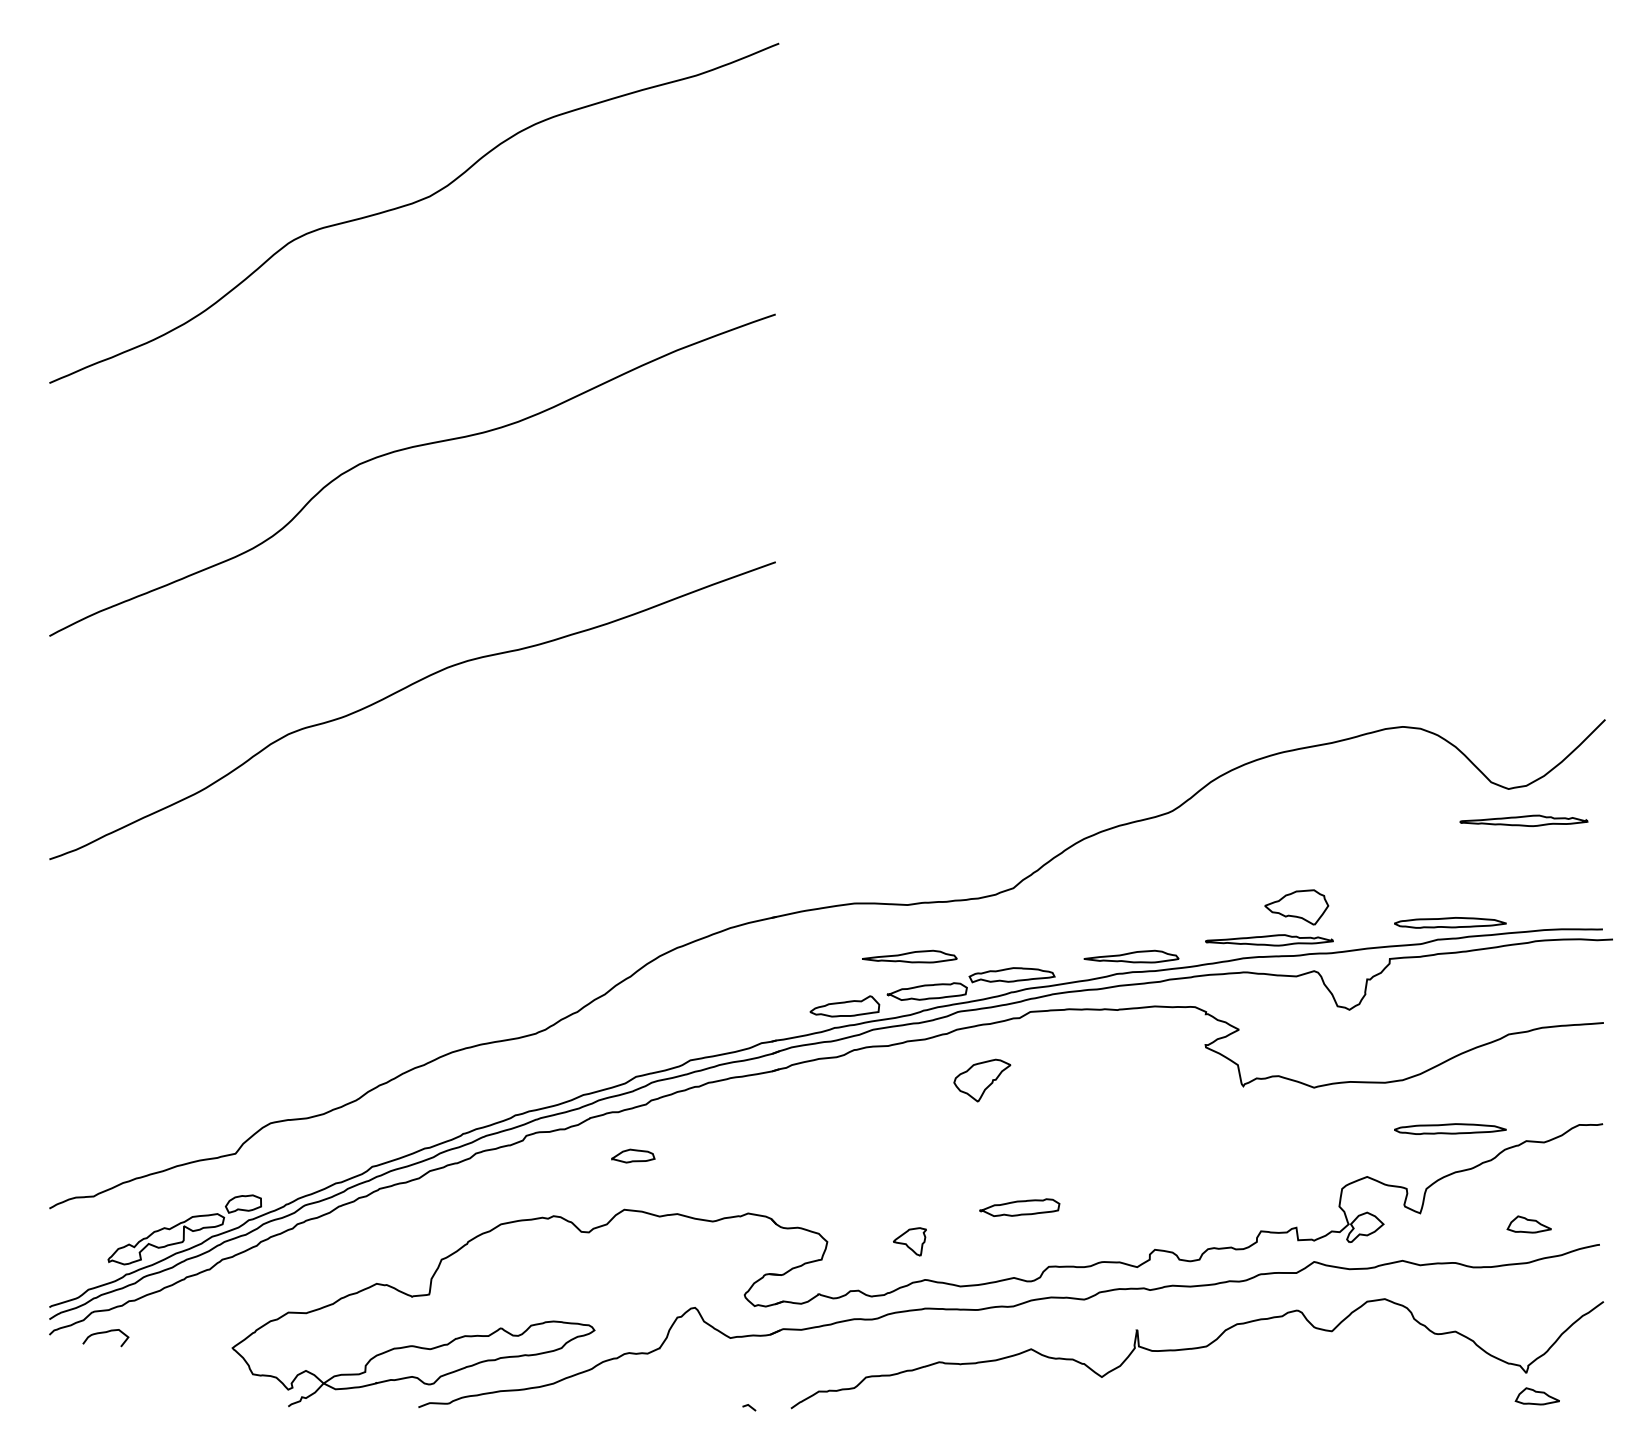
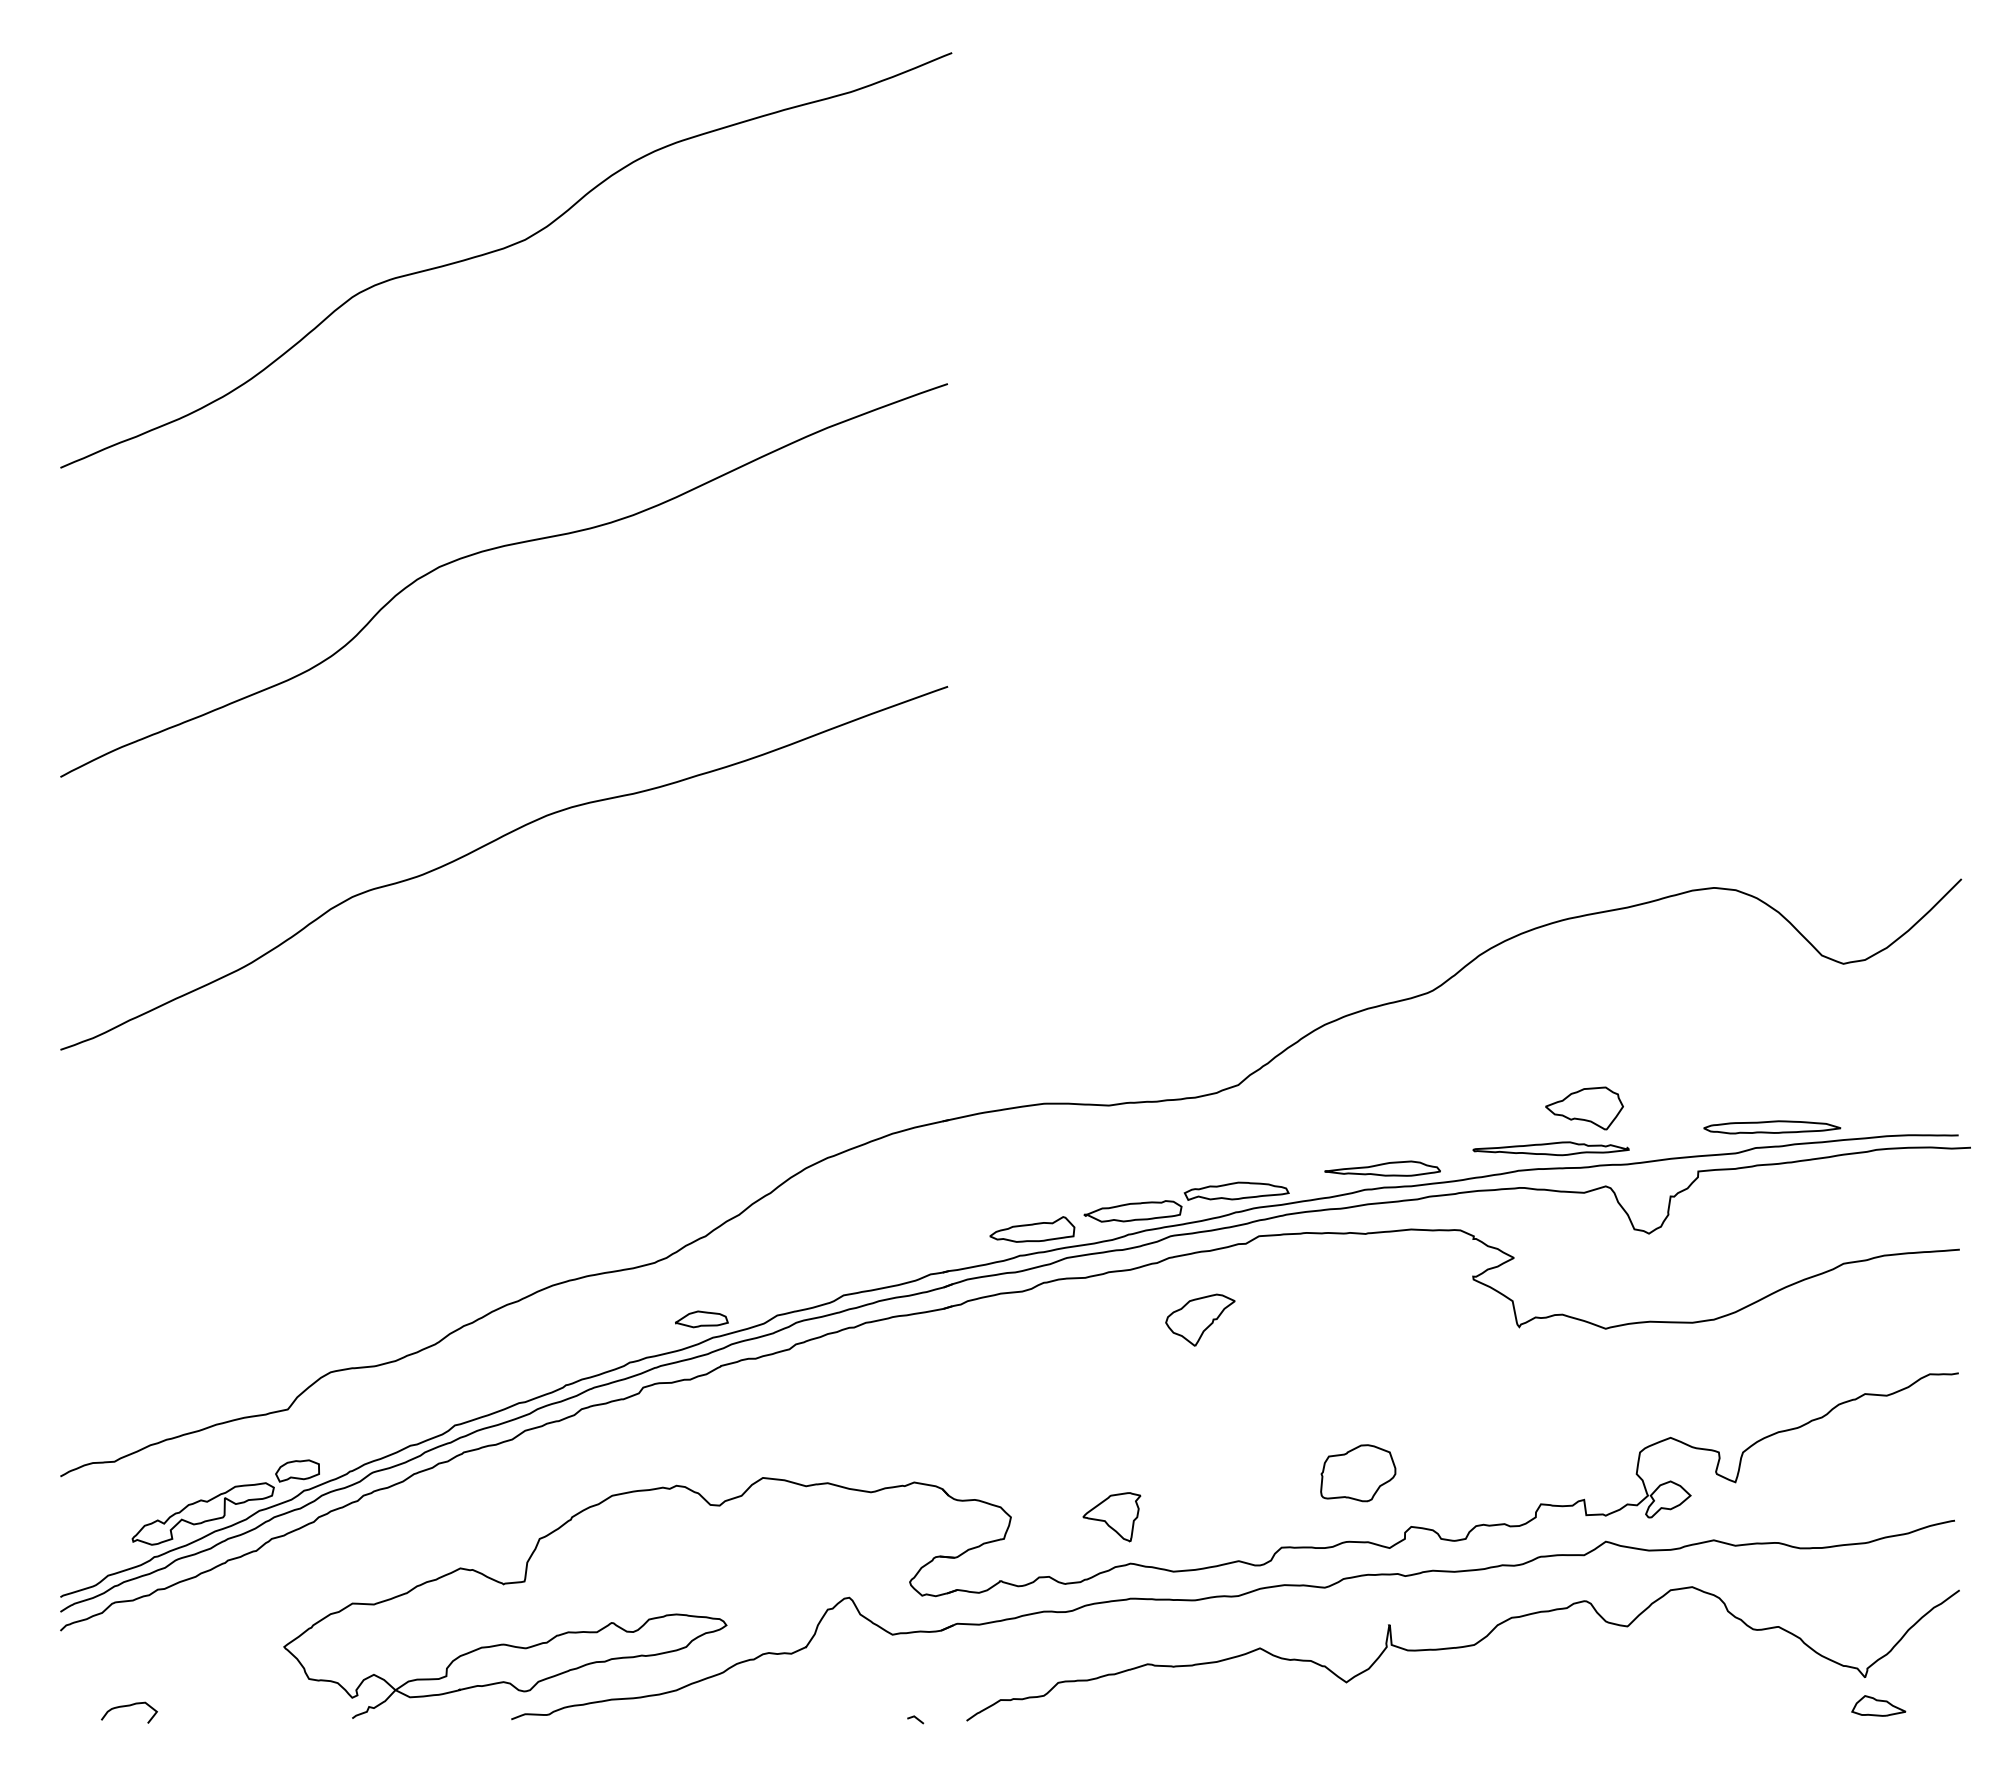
part: (1523, 820) -> (1861, 1002), removed
part: (909, 956) -> (1111, 1168), removed
part: (1450, 1129) -> (1772, 1379), removed
part: (632, 1156) -> (701, 1319), moved
part: (1111, 1206) -> (1358, 1473), added
part: (1019, 1207) -> (1245, 1475), removed
part: (1529, 1224) -> (1868, 1495), removed
part: (909, 1242) -> (1111, 1517), size x1.43
curve: (105, 1332) -> (129, 1706), moved

